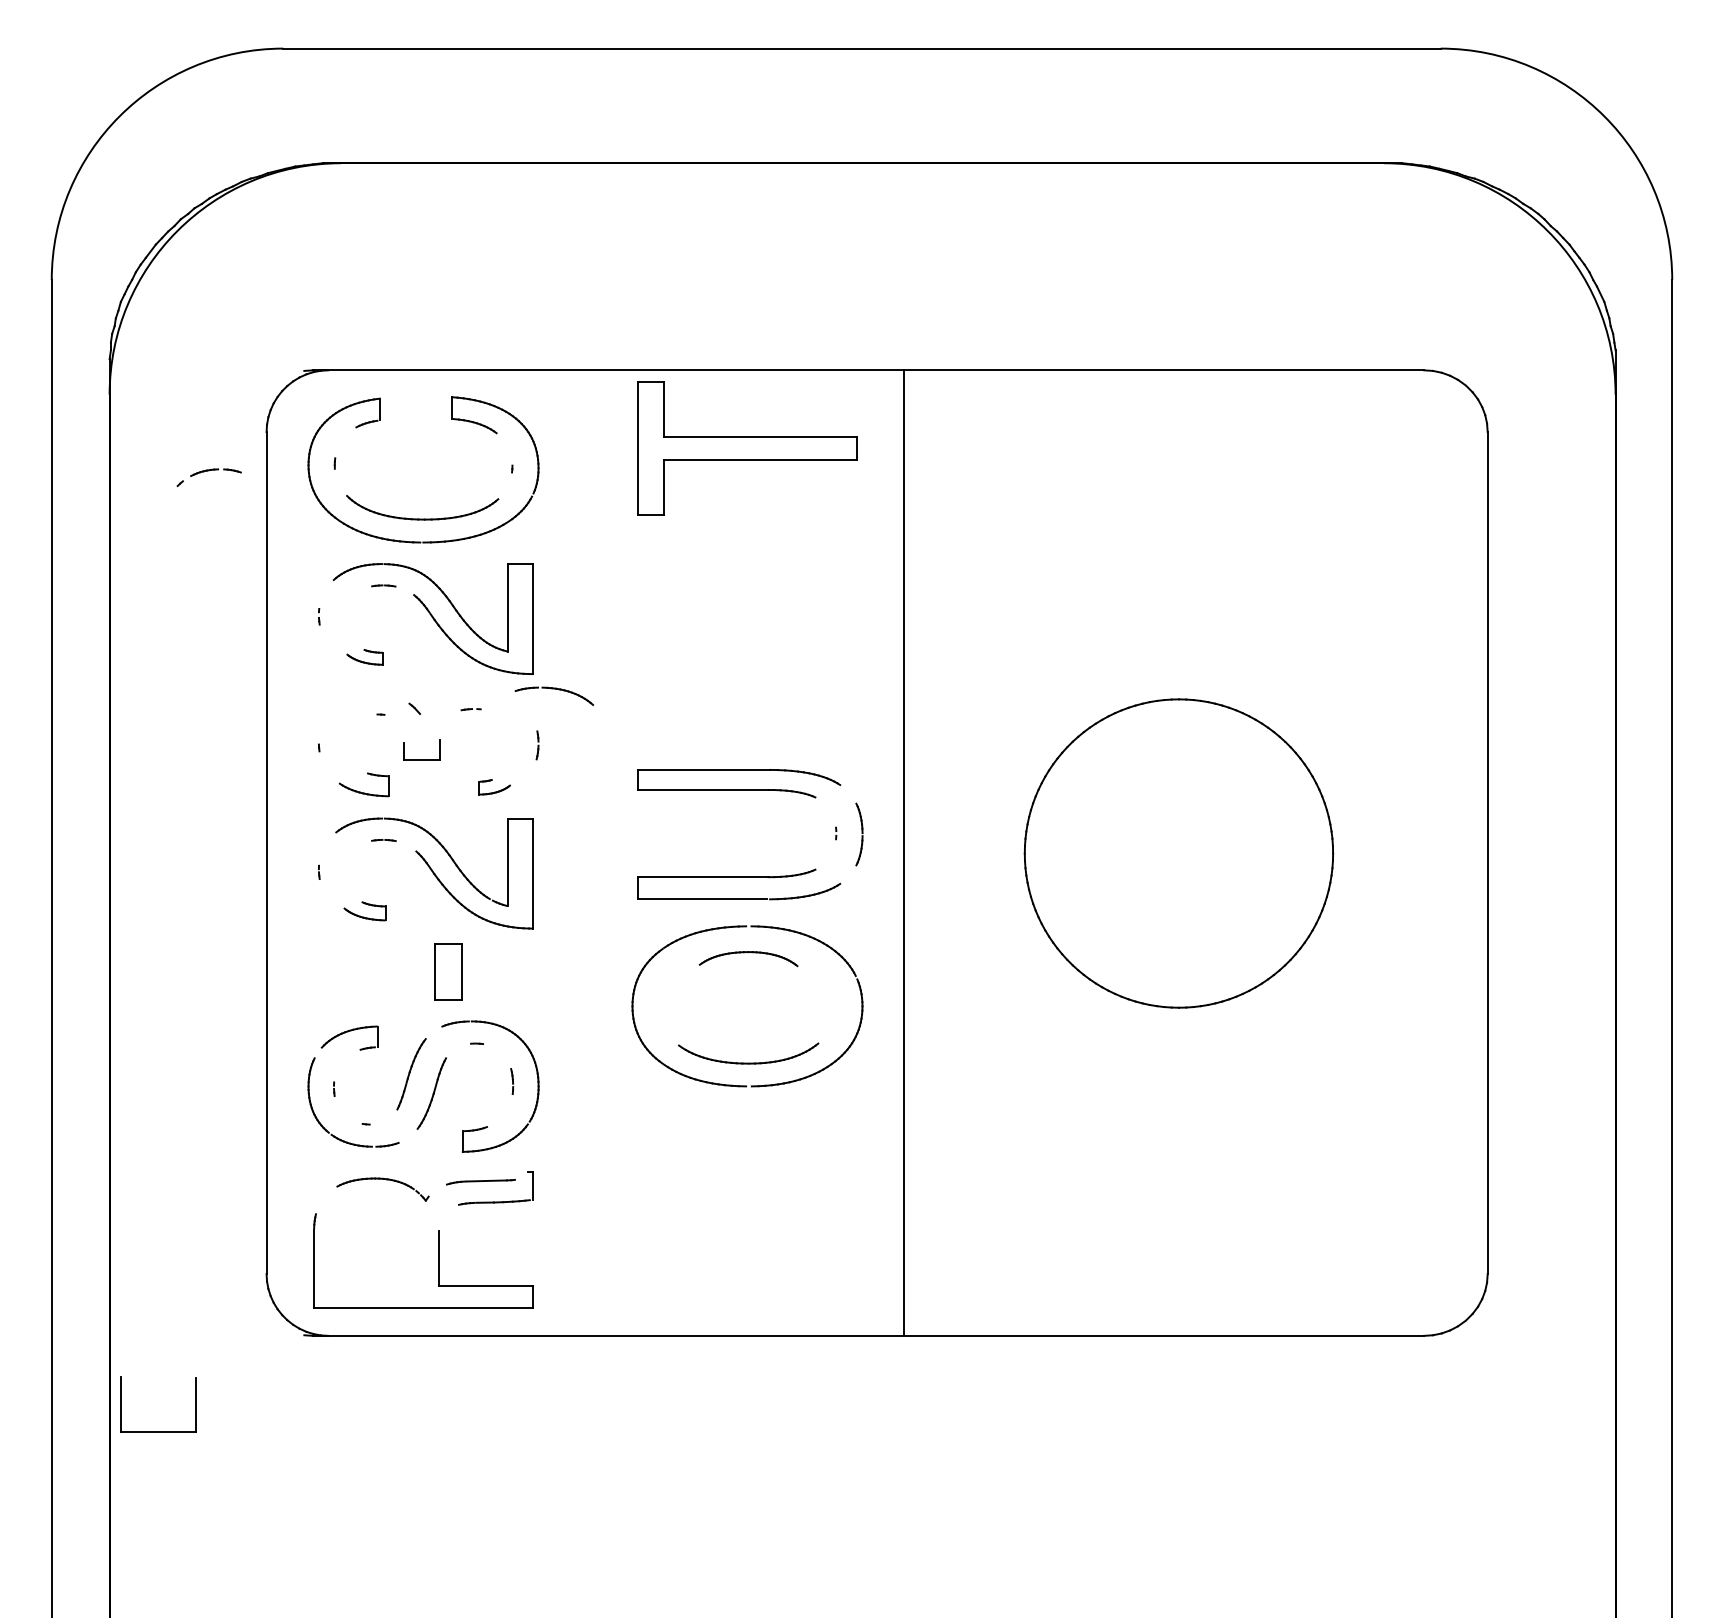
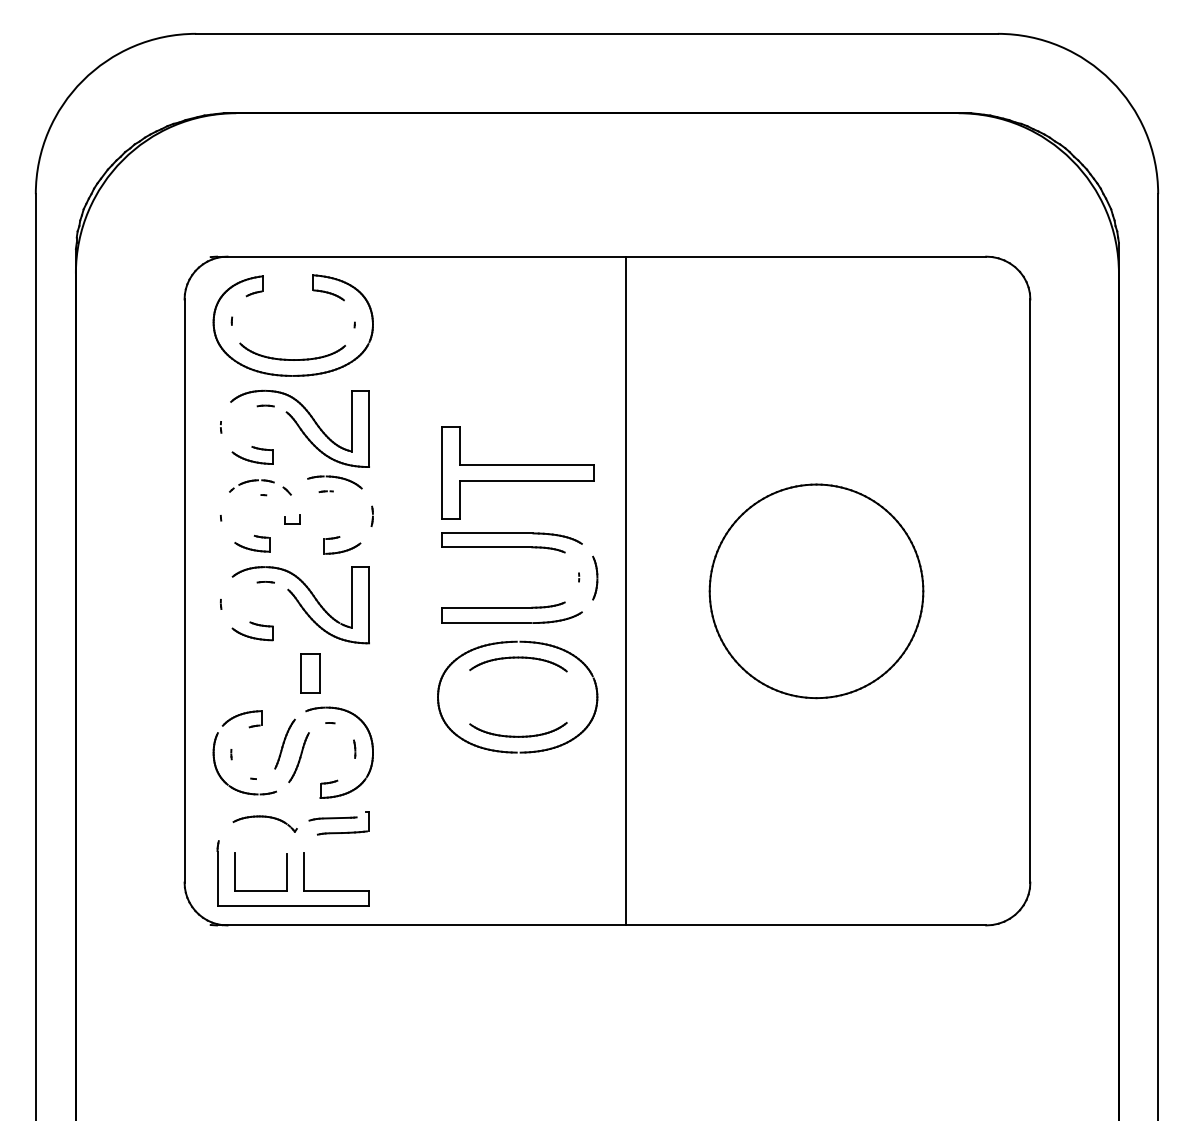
part: (747, 448) -> (517, 472), moved
part: (208, 476) -> (251, 485), moved
part: (364, 657) -> (252, 455), size x1.67
part: (553, 696) -> (334, 482), moved
part: (422, 749) -> (292, 519), size x0.62
part: (494, 787) -> (342, 545), size x1.67
part: (364, 911) -> (252, 631), size x1.43
part: (748, 959) -> (518, 664), size x1.43
part: (158, 1431) -> (260, 890), moved

